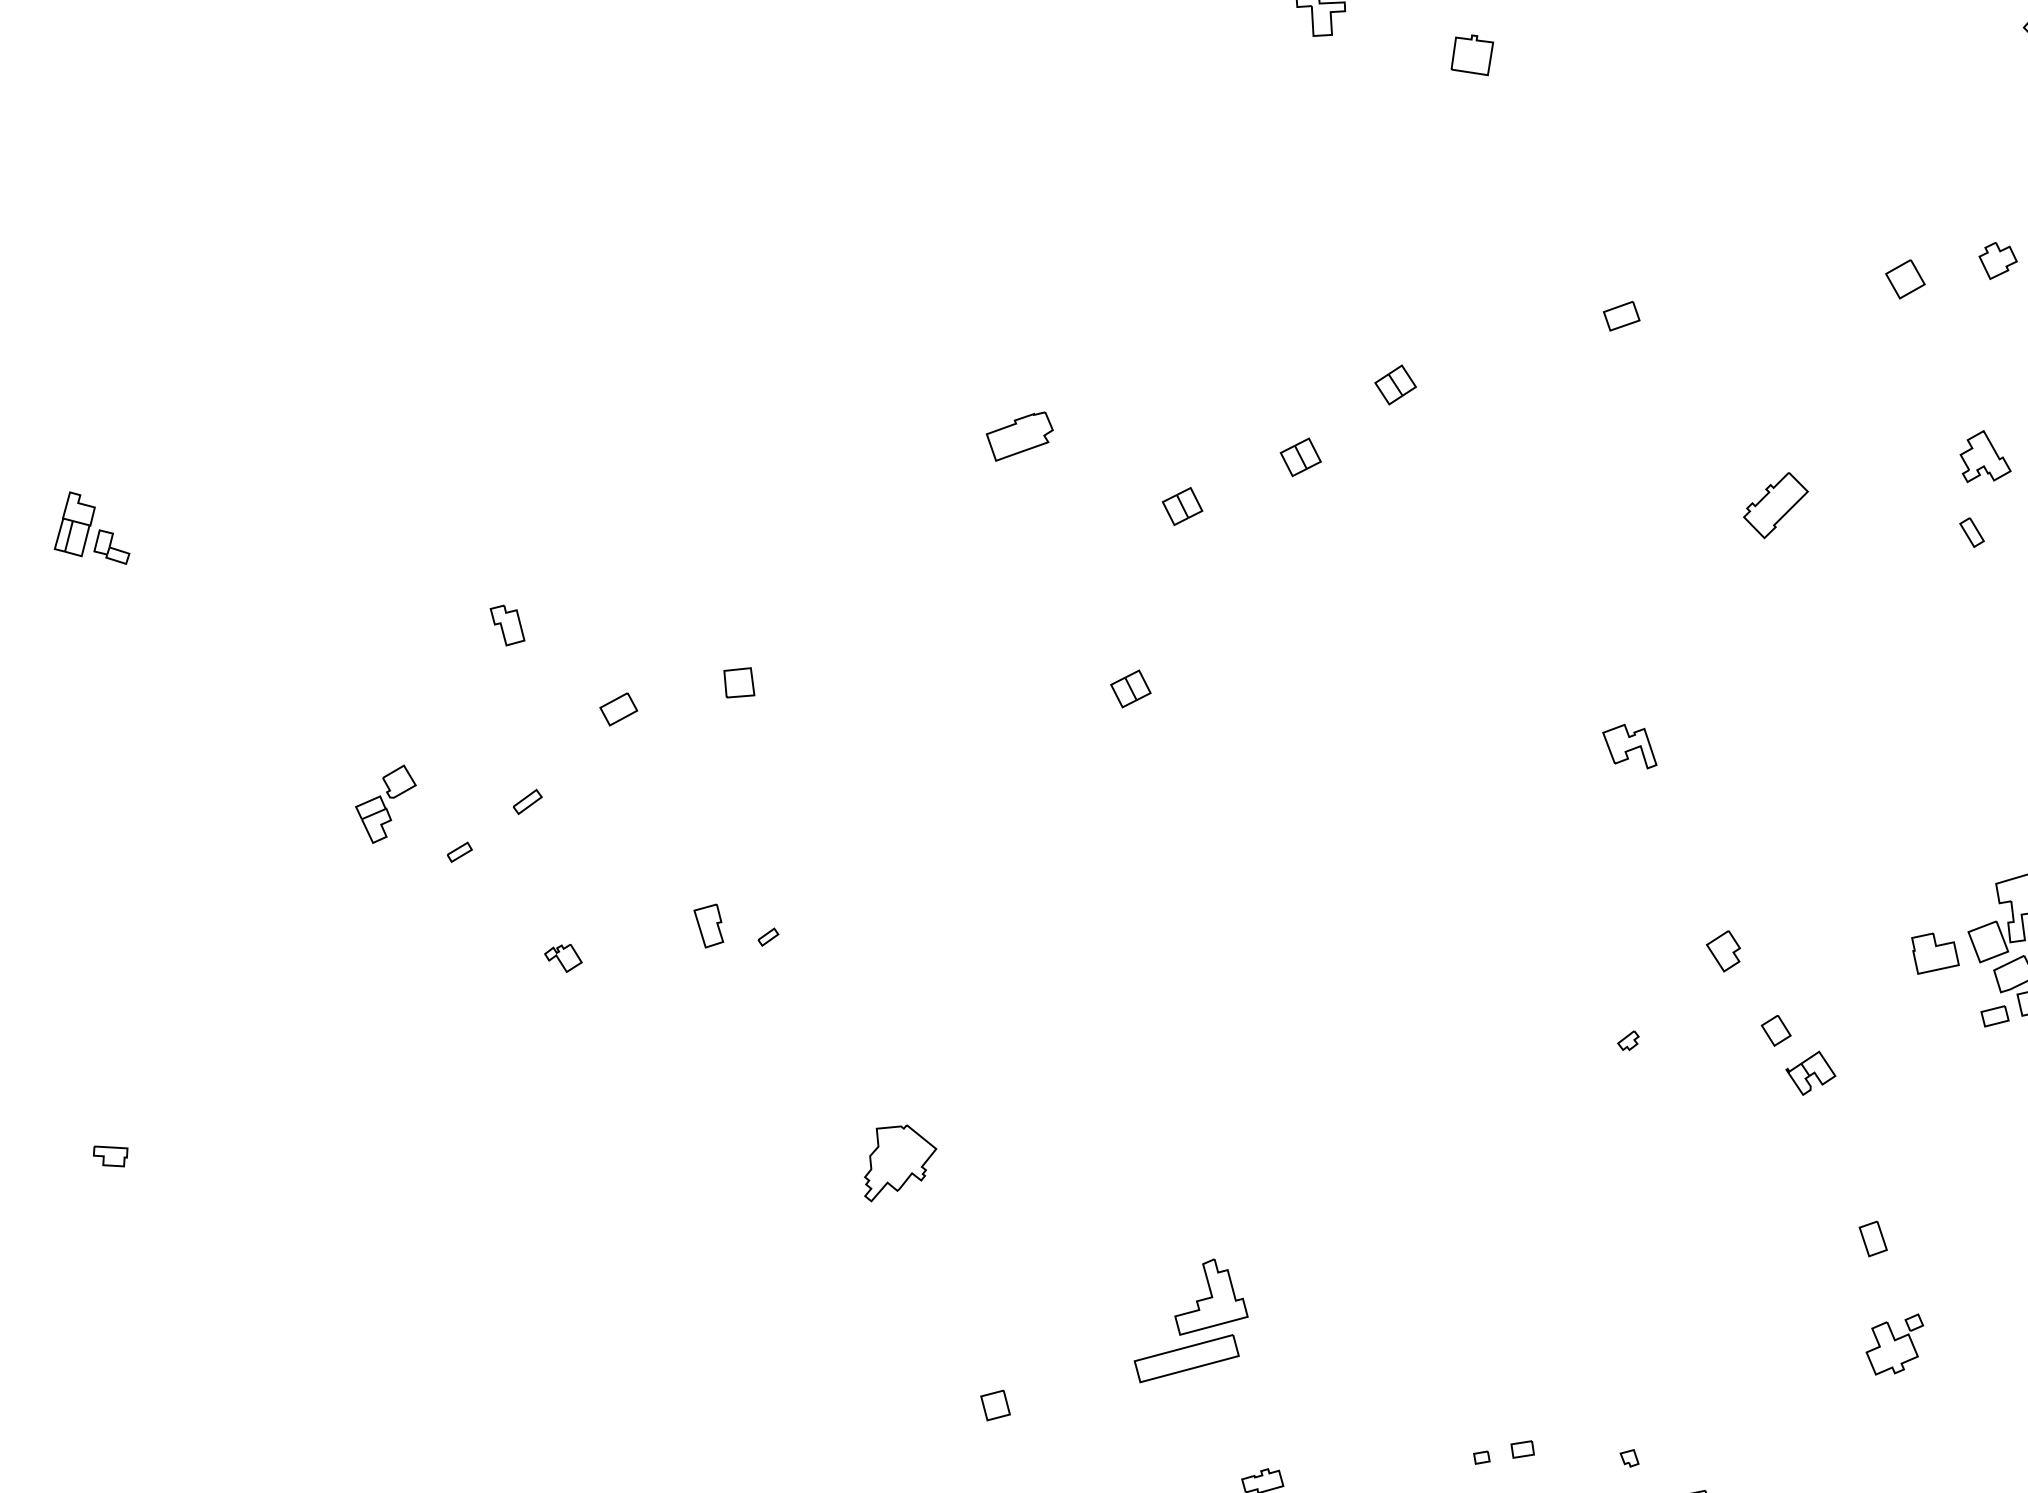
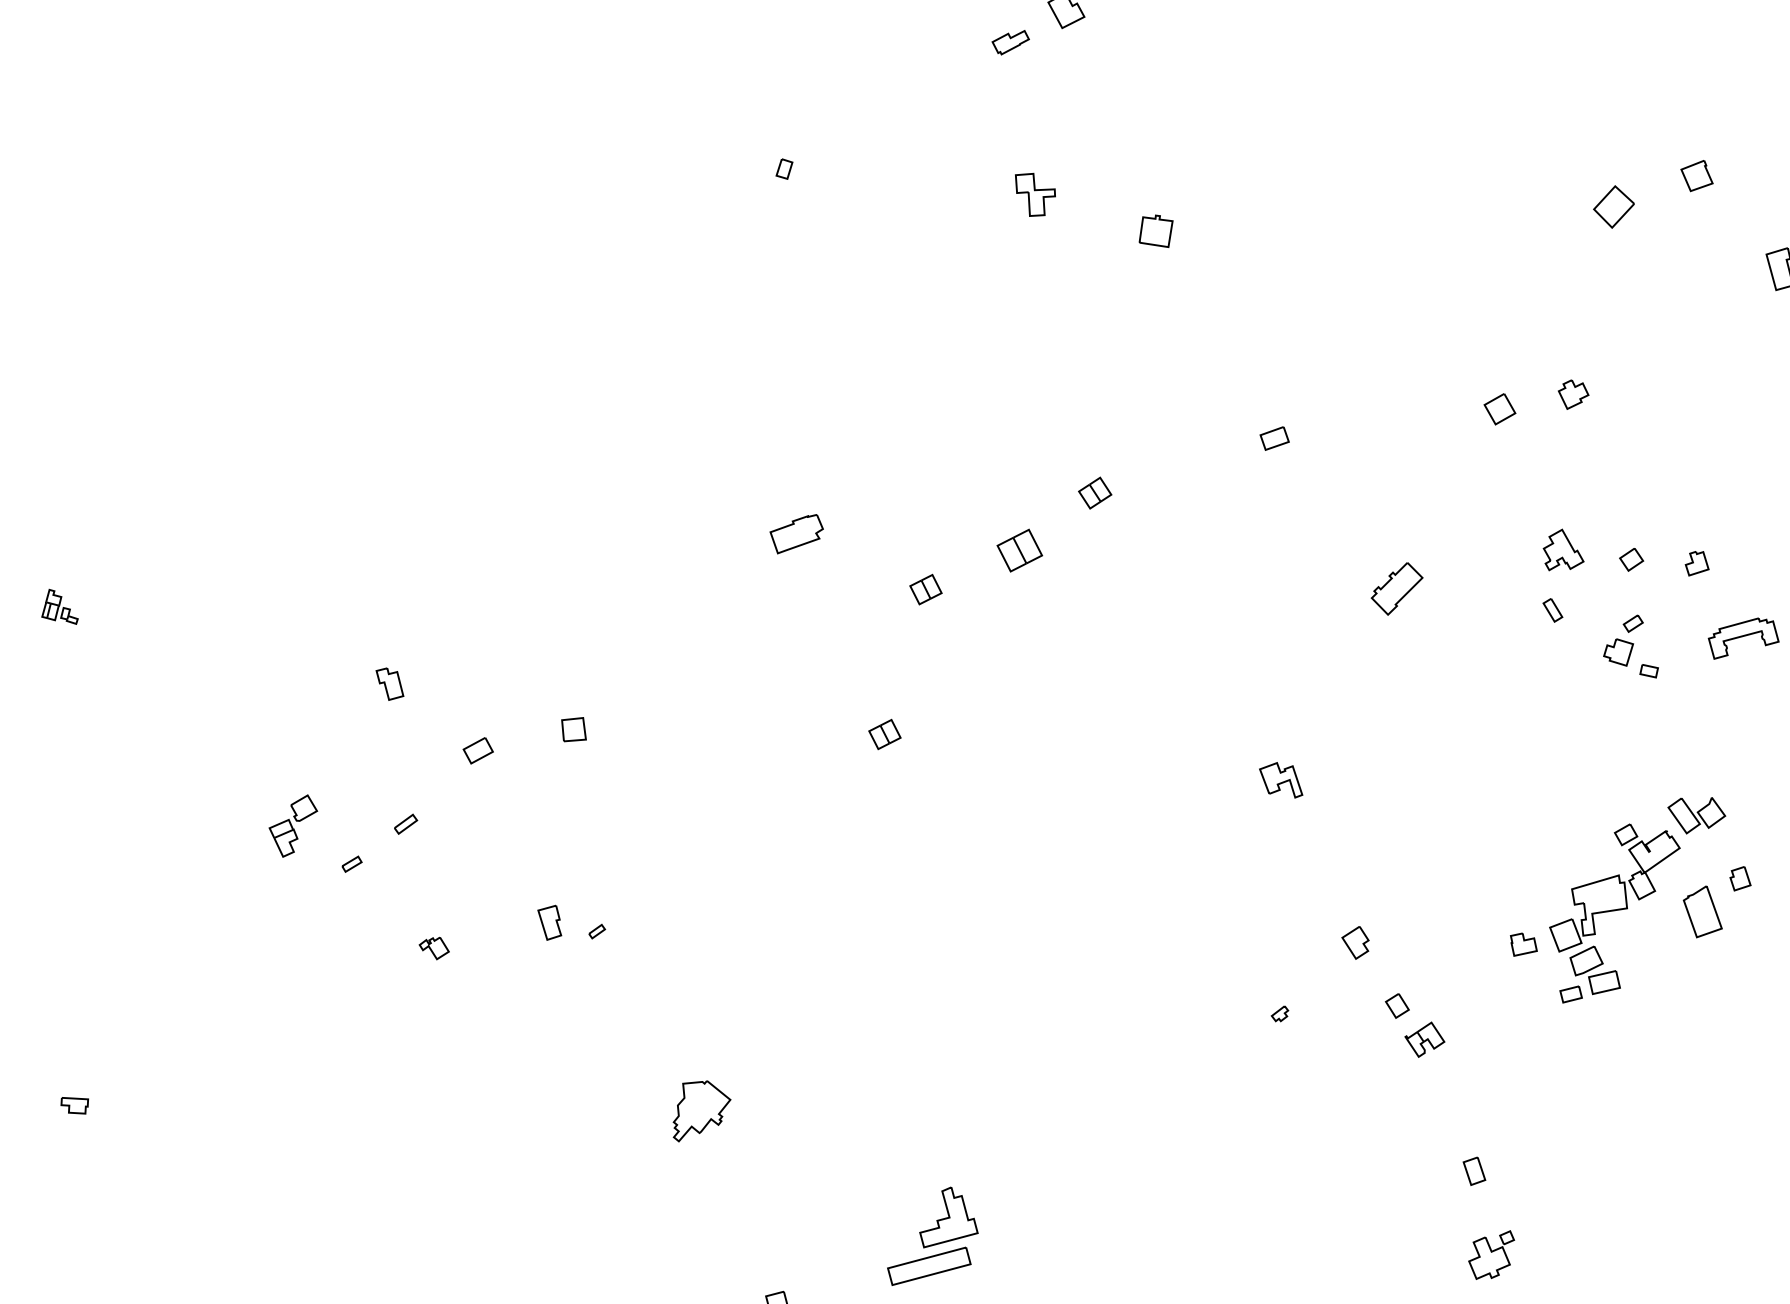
part: (1300, 457) -> (1019, 550), size x1.4
part: (91, 527) -> (59, 606), size x0.6
part: (1935, 953) -> (1523, 944), size x0.7

